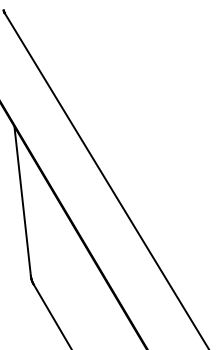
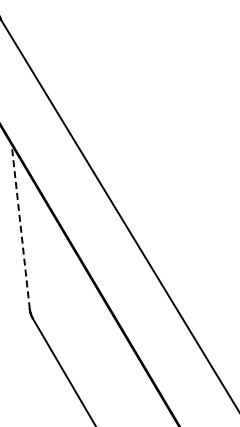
line: (22, 200) -> (20, 226), solid -> dashed

